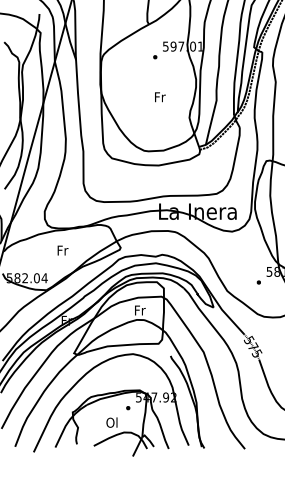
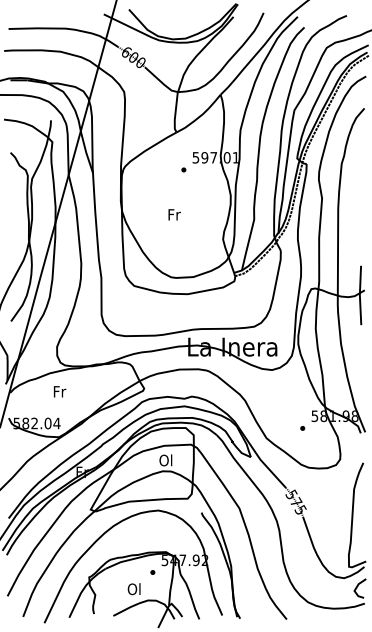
text: (160, 96) -> (174, 214), moved
text: (63, 250) -> (60, 391), moved
text: (139, 310) -> (165, 460), Fr -> Ol

